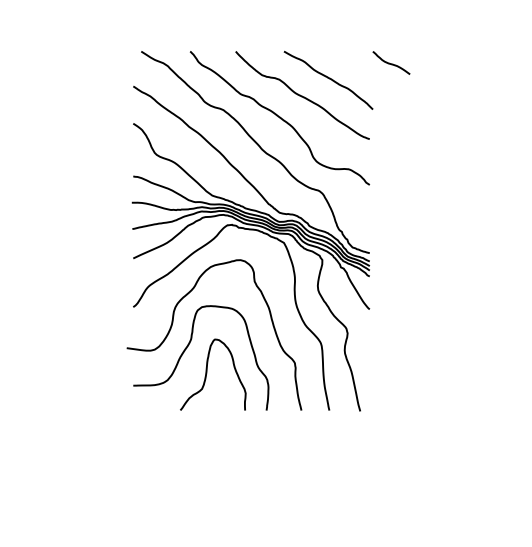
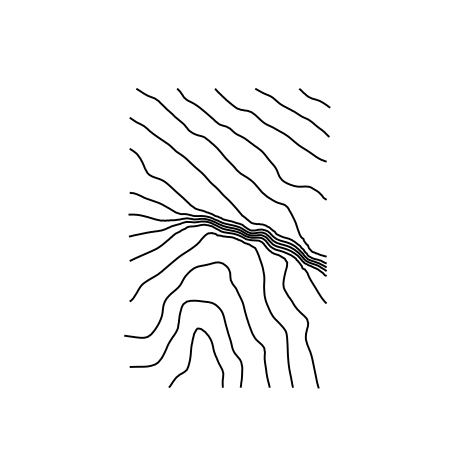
curve: (391, 63) -> (314, 98), moved

